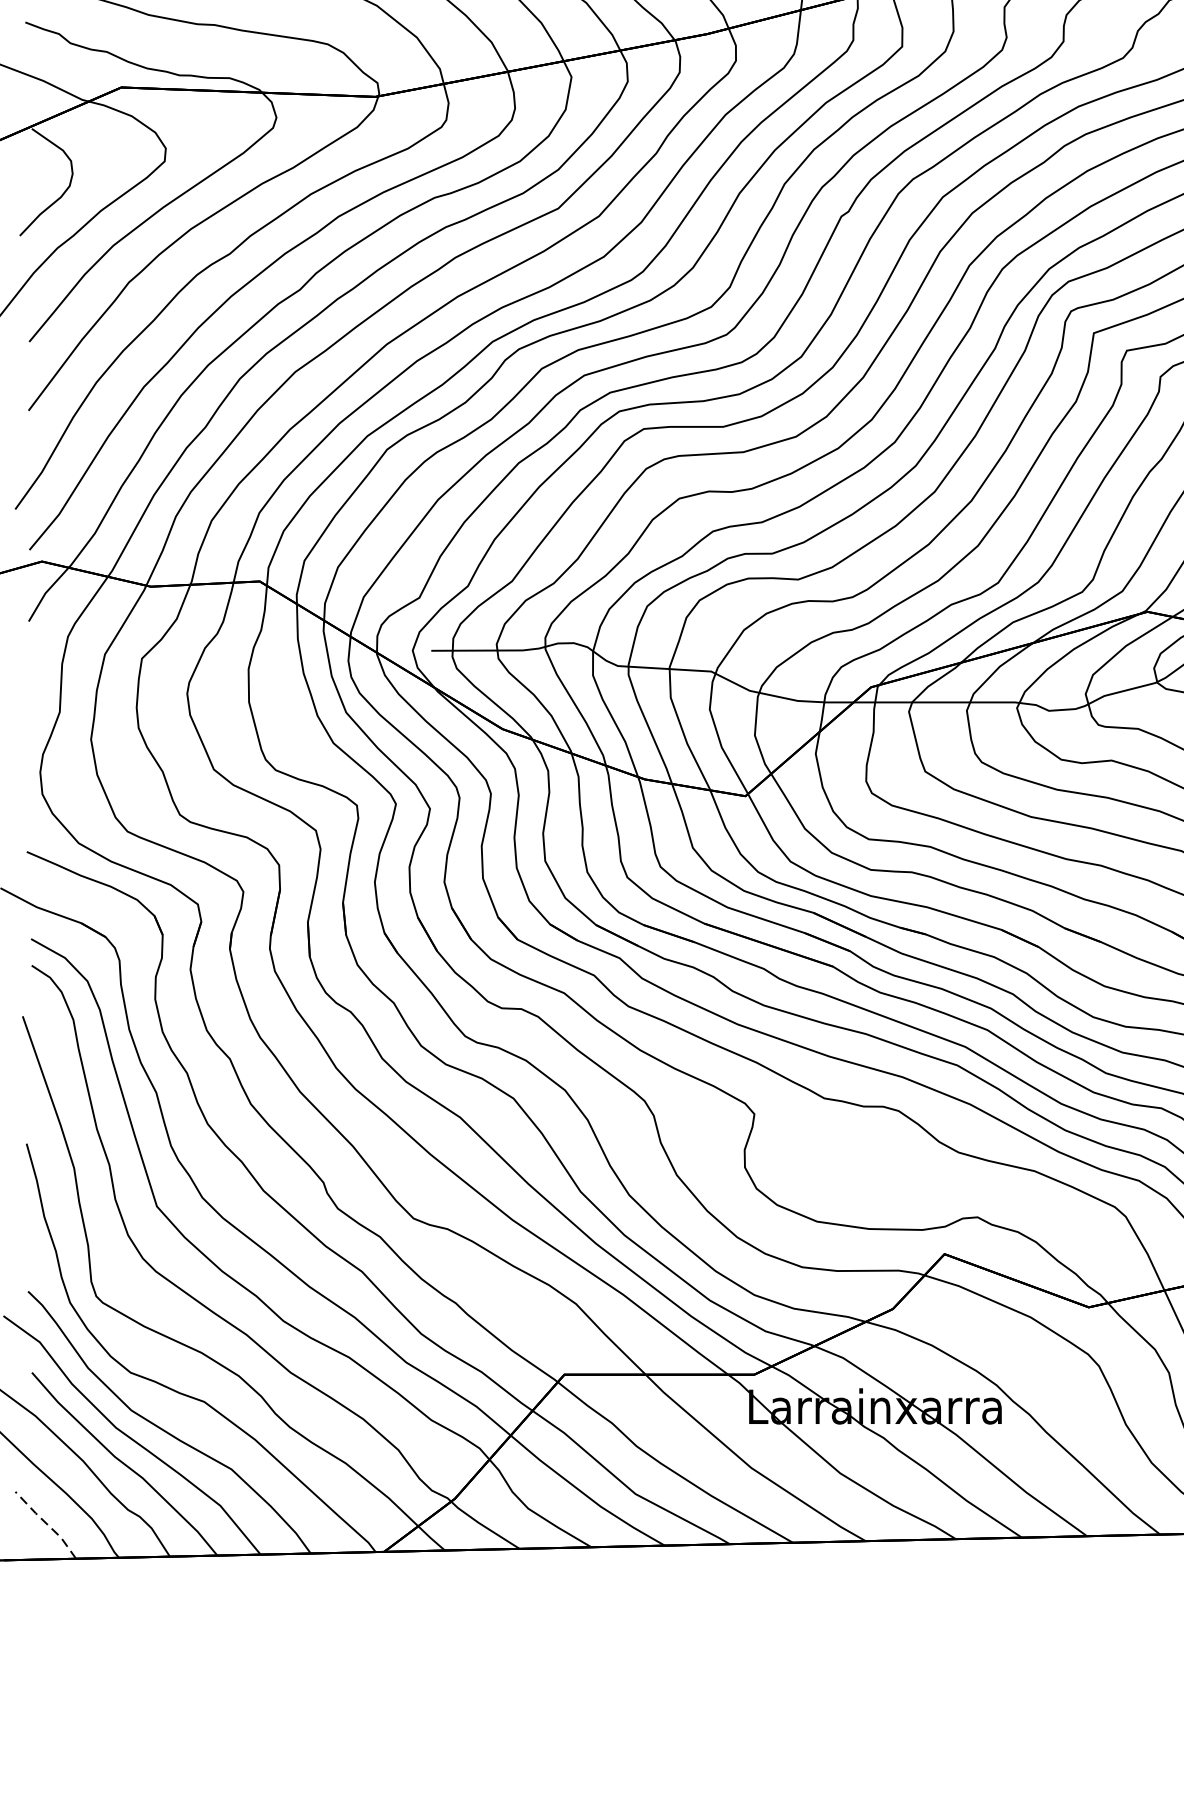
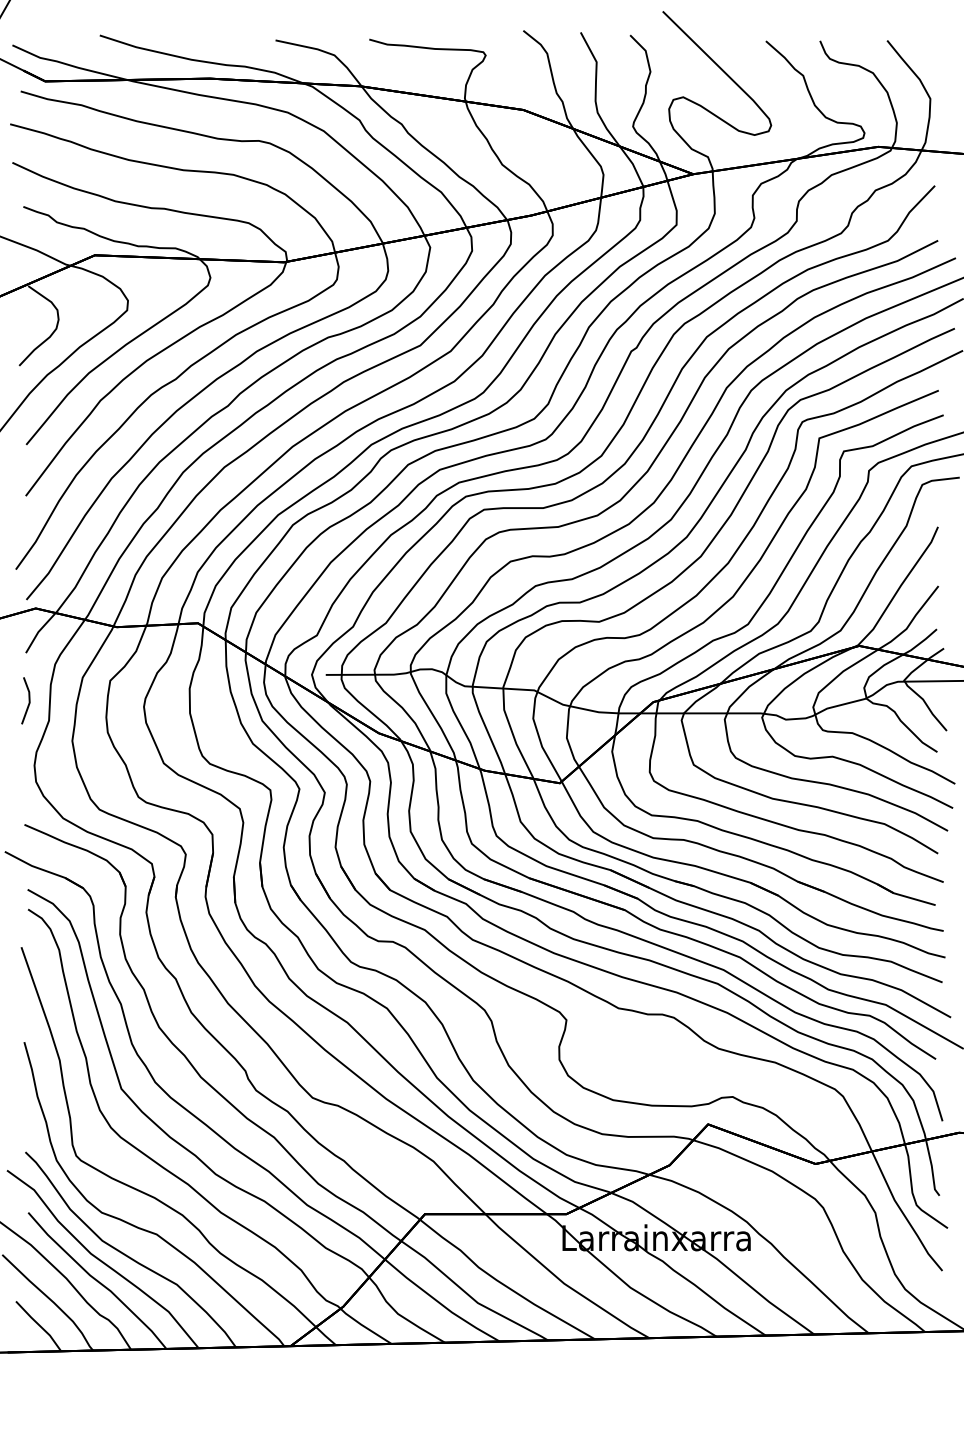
line: (32, 685) -> (28, 700), added
line: (46, 1524) -> (39, 1325), dashed -> solid

